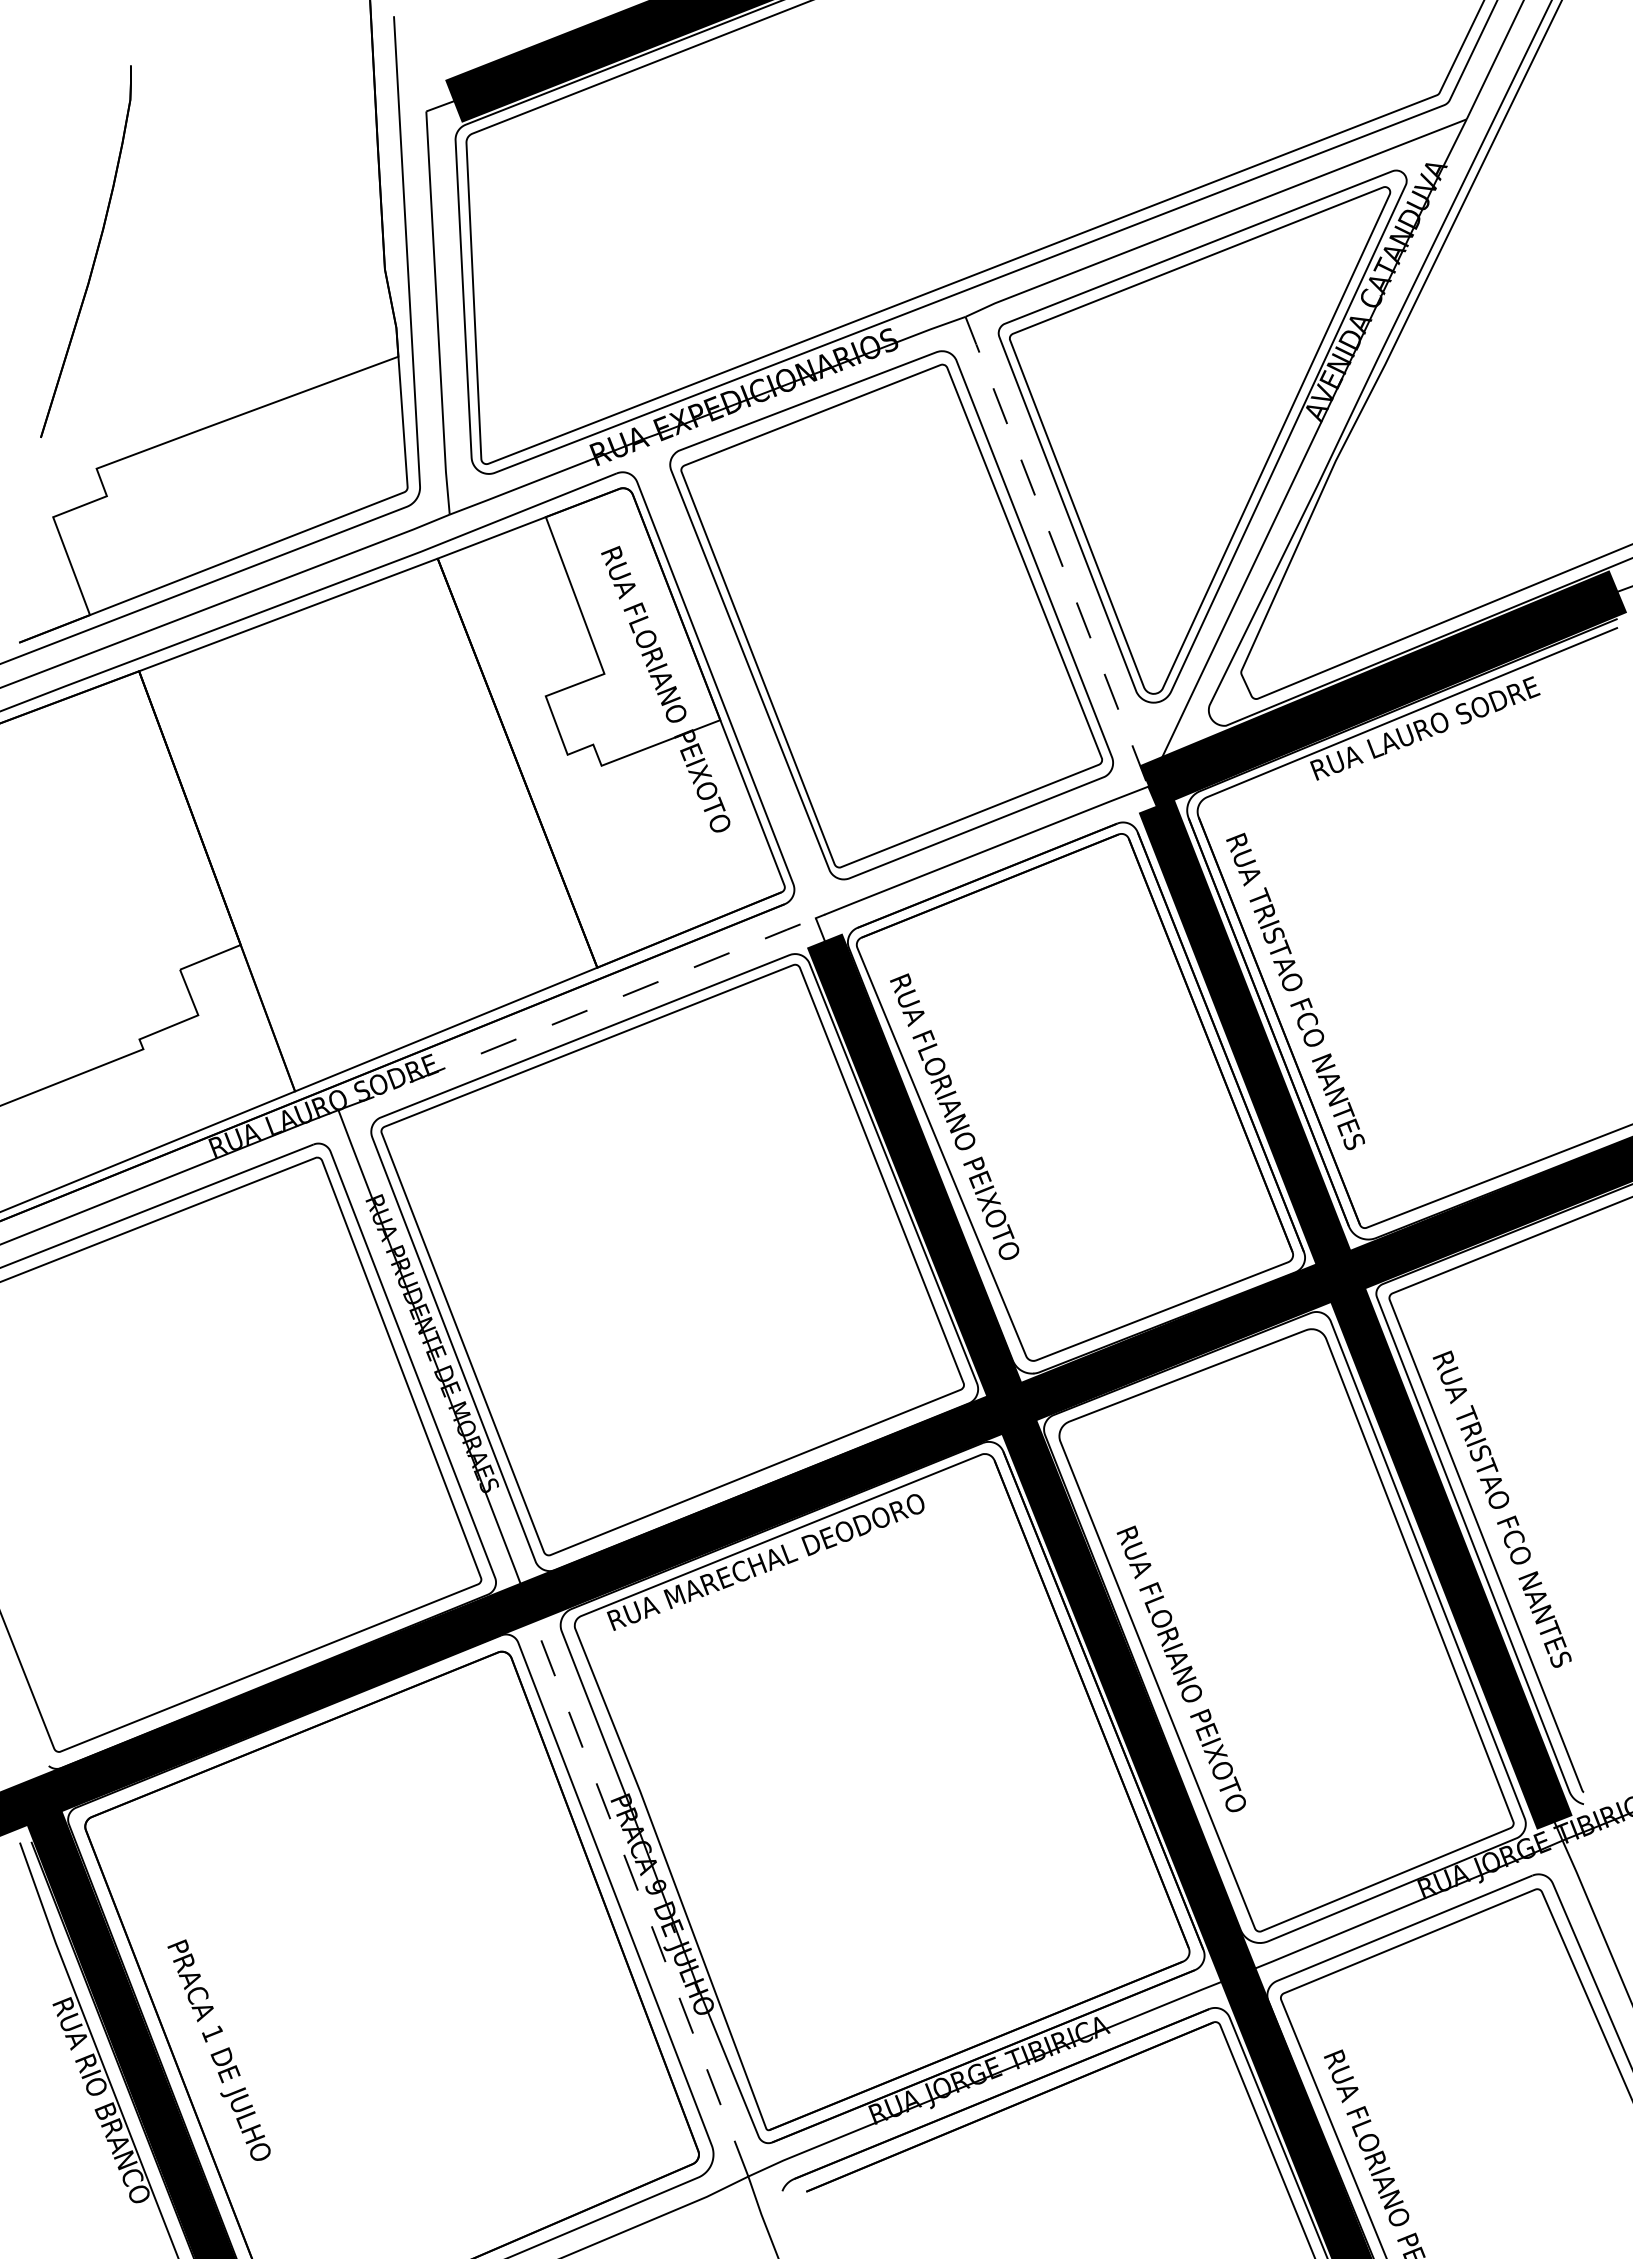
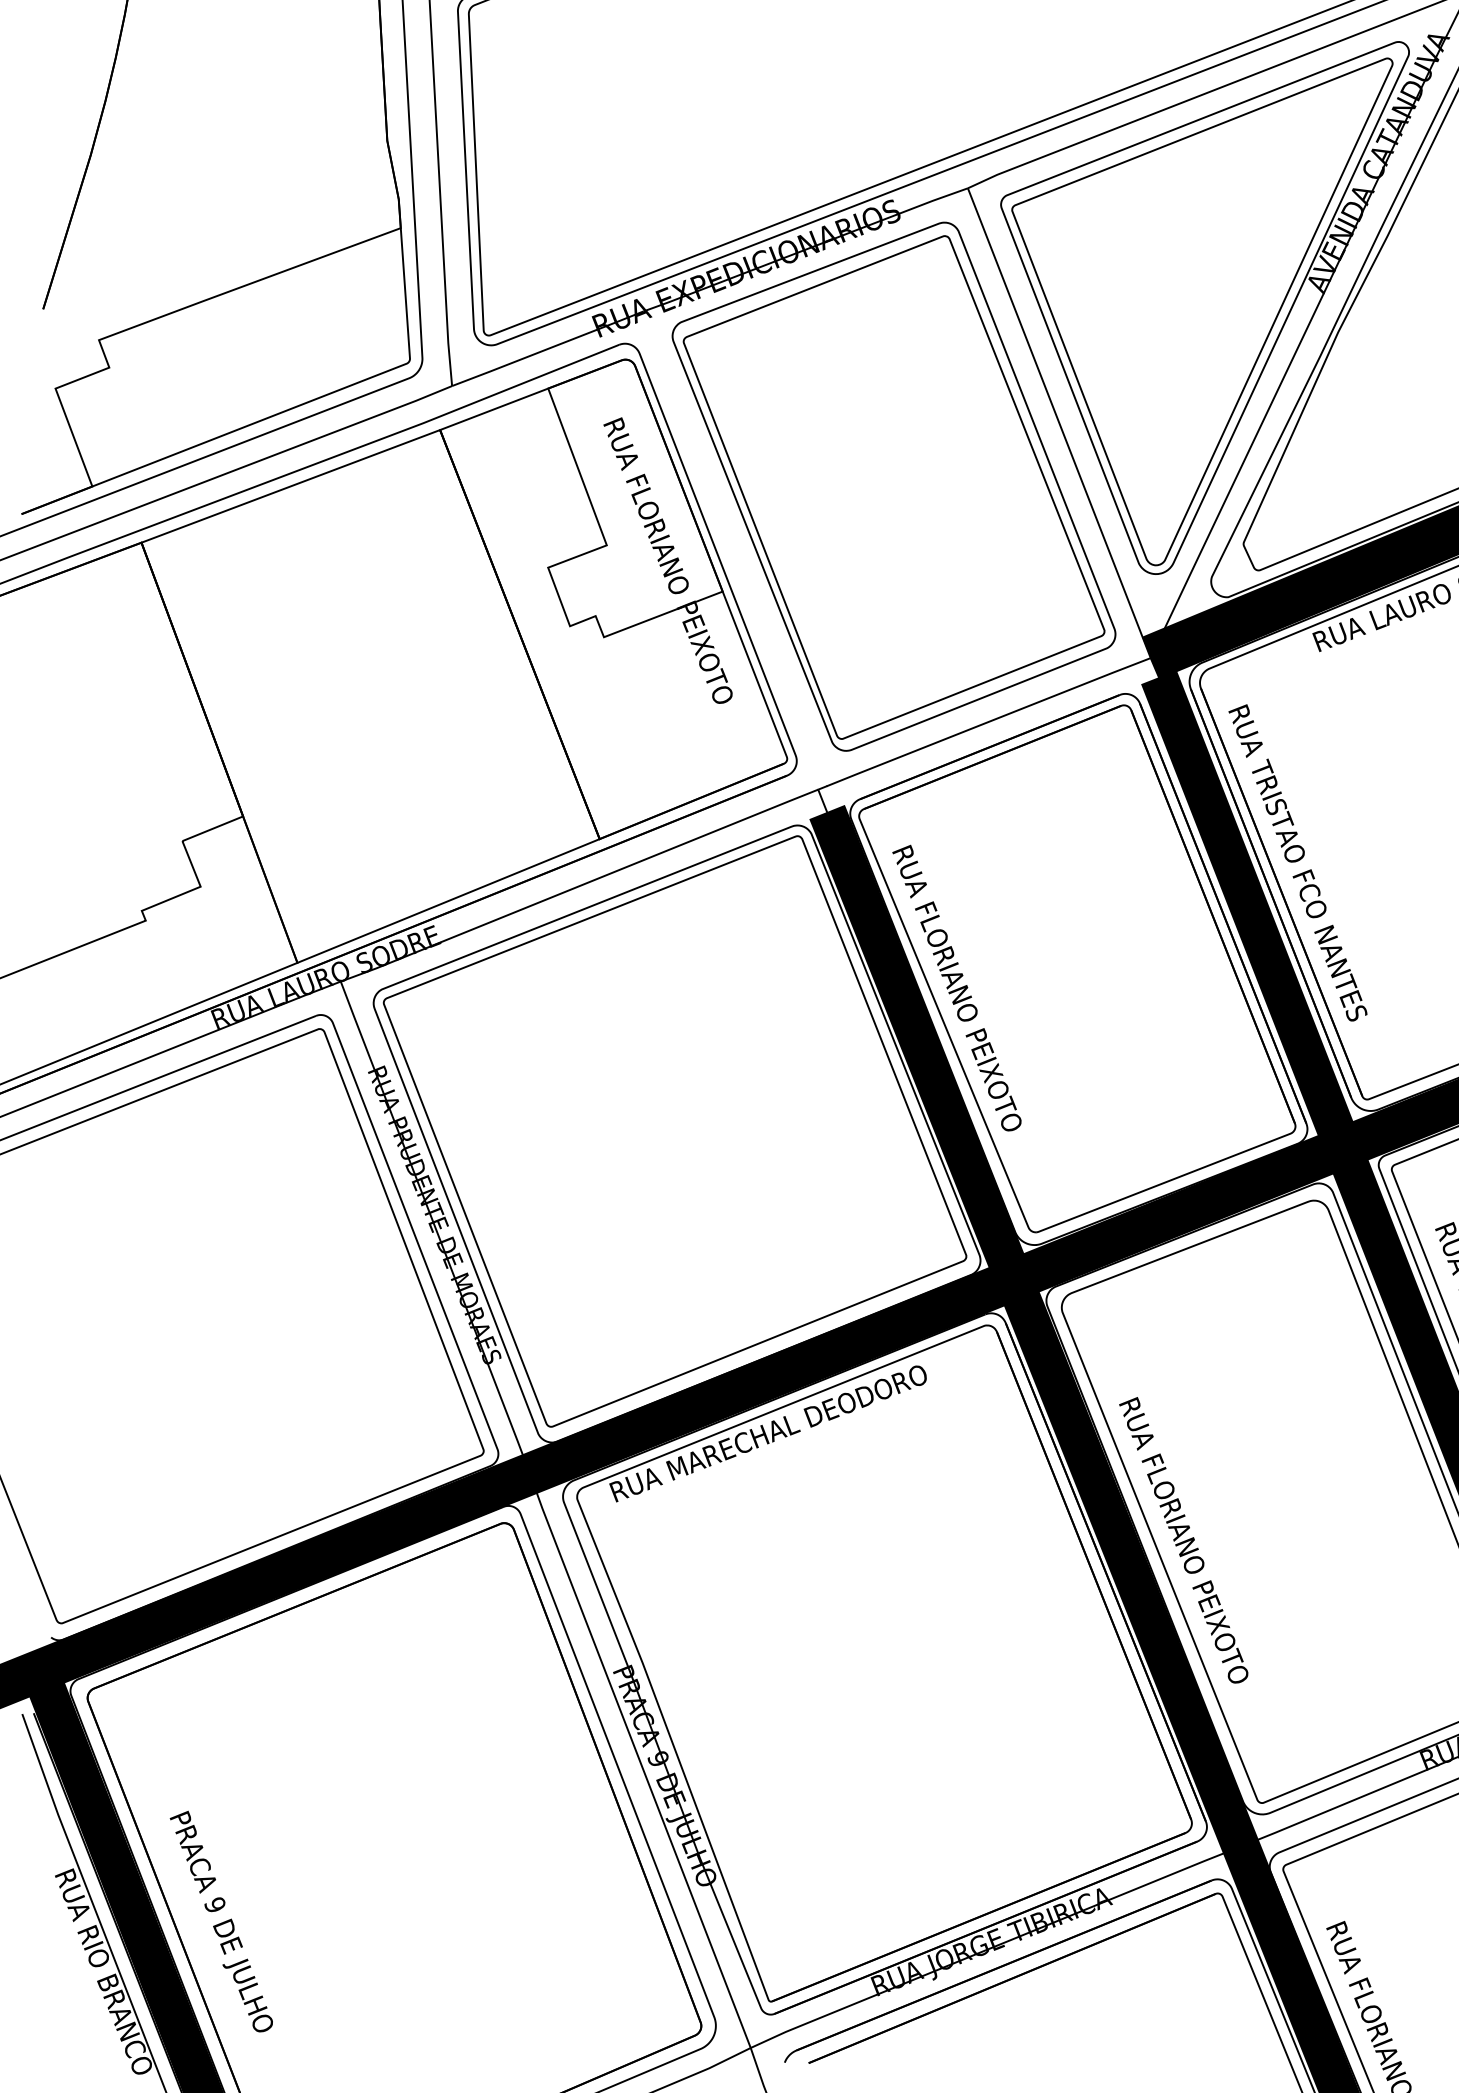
line: (1056, 551) -> (1058, 422), dashed -> solid
line: (577, 1014) -> (579, 885), dashed -> solid
line: (637, 1889) -> (639, 1760), dashed -> solid
text: (212, 2033) -> (214, 1904), 1 -> 9

